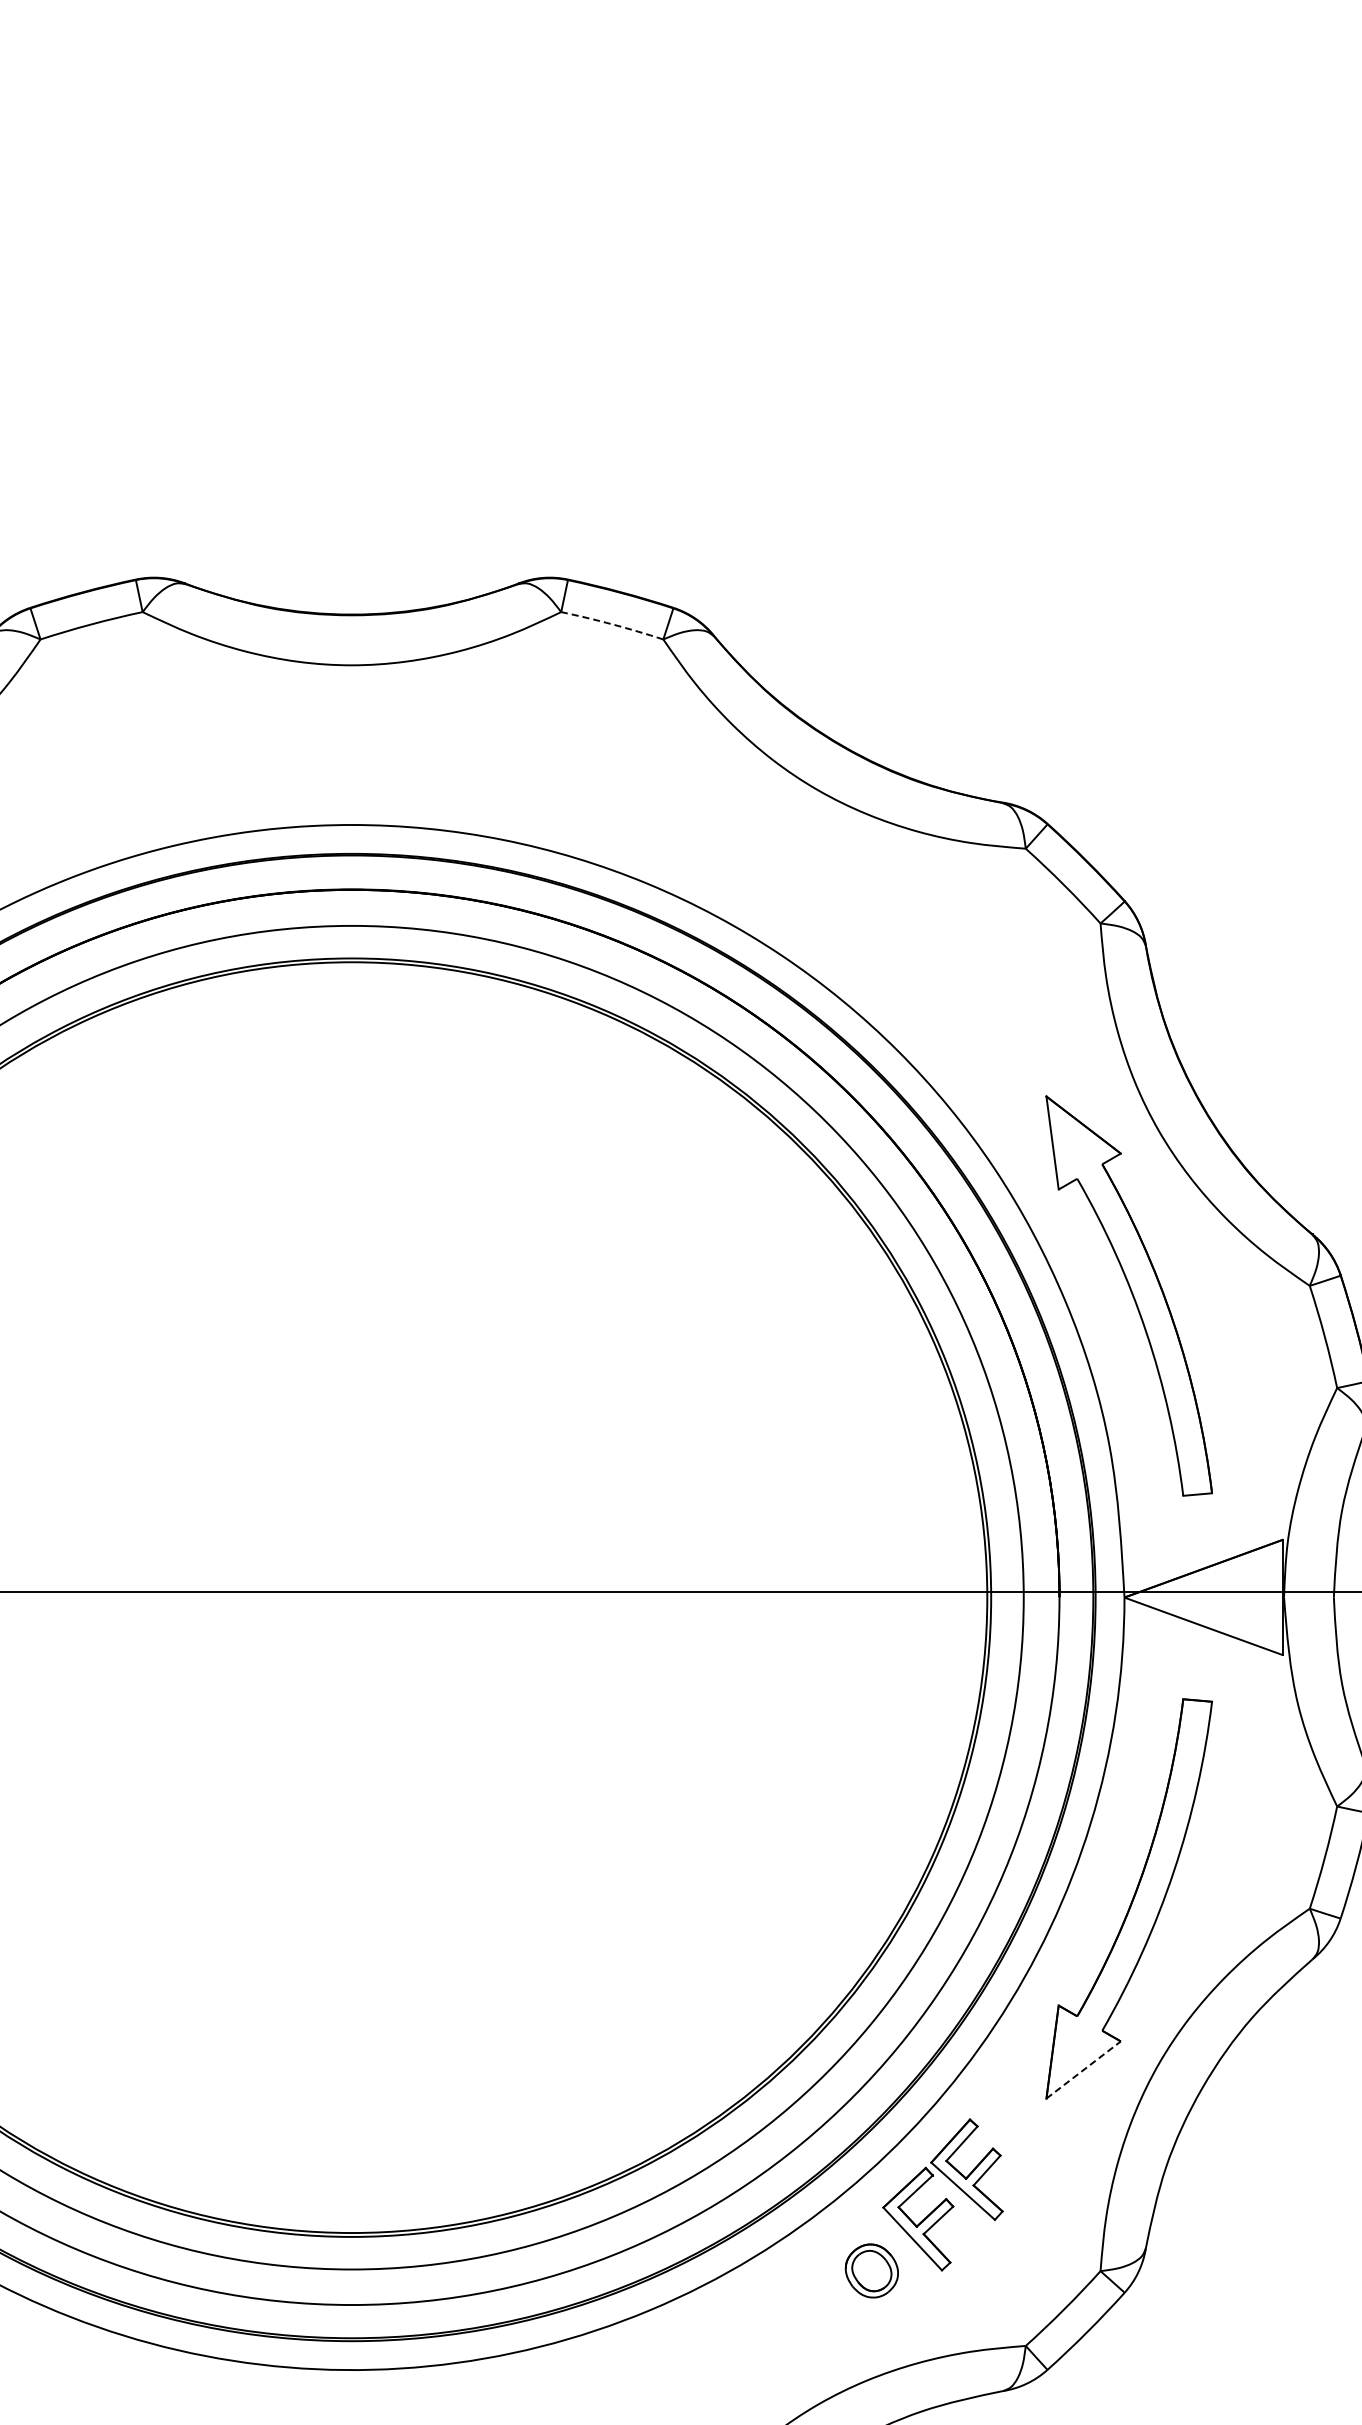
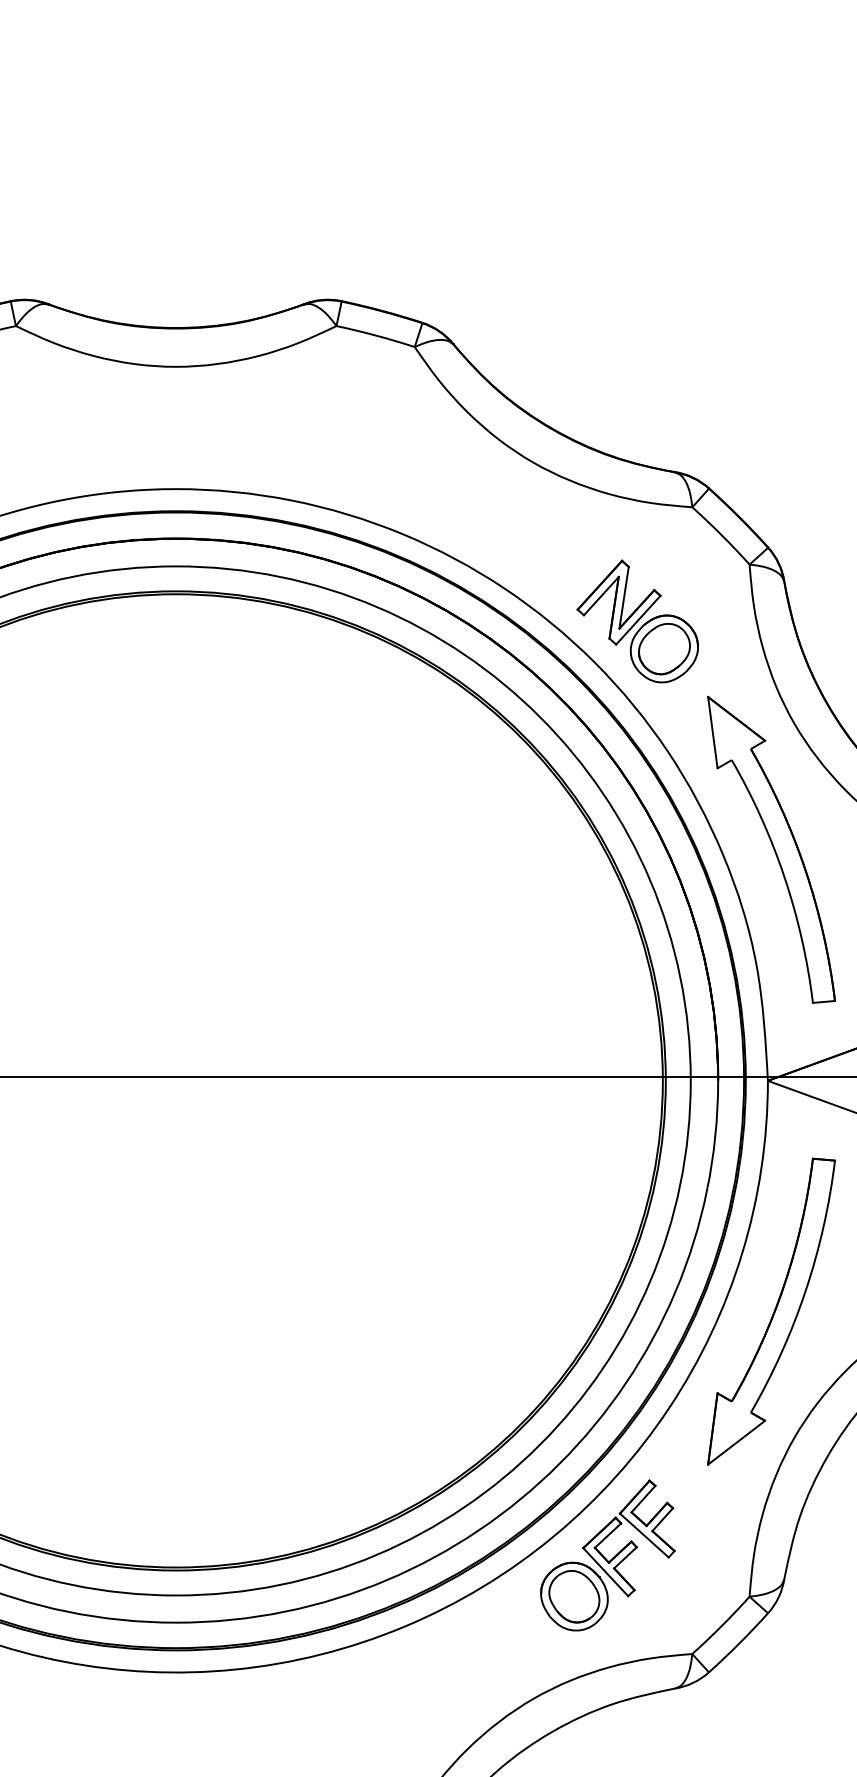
arc: (612, 624) -> (375, 335), dashed -> solid
part: (954, 997) -> (637, 621), added
line: (1083, 2070) -> (736, 1443), dashed -> solid
part: (871, 2270) -> (574, 1596), size x1.67

